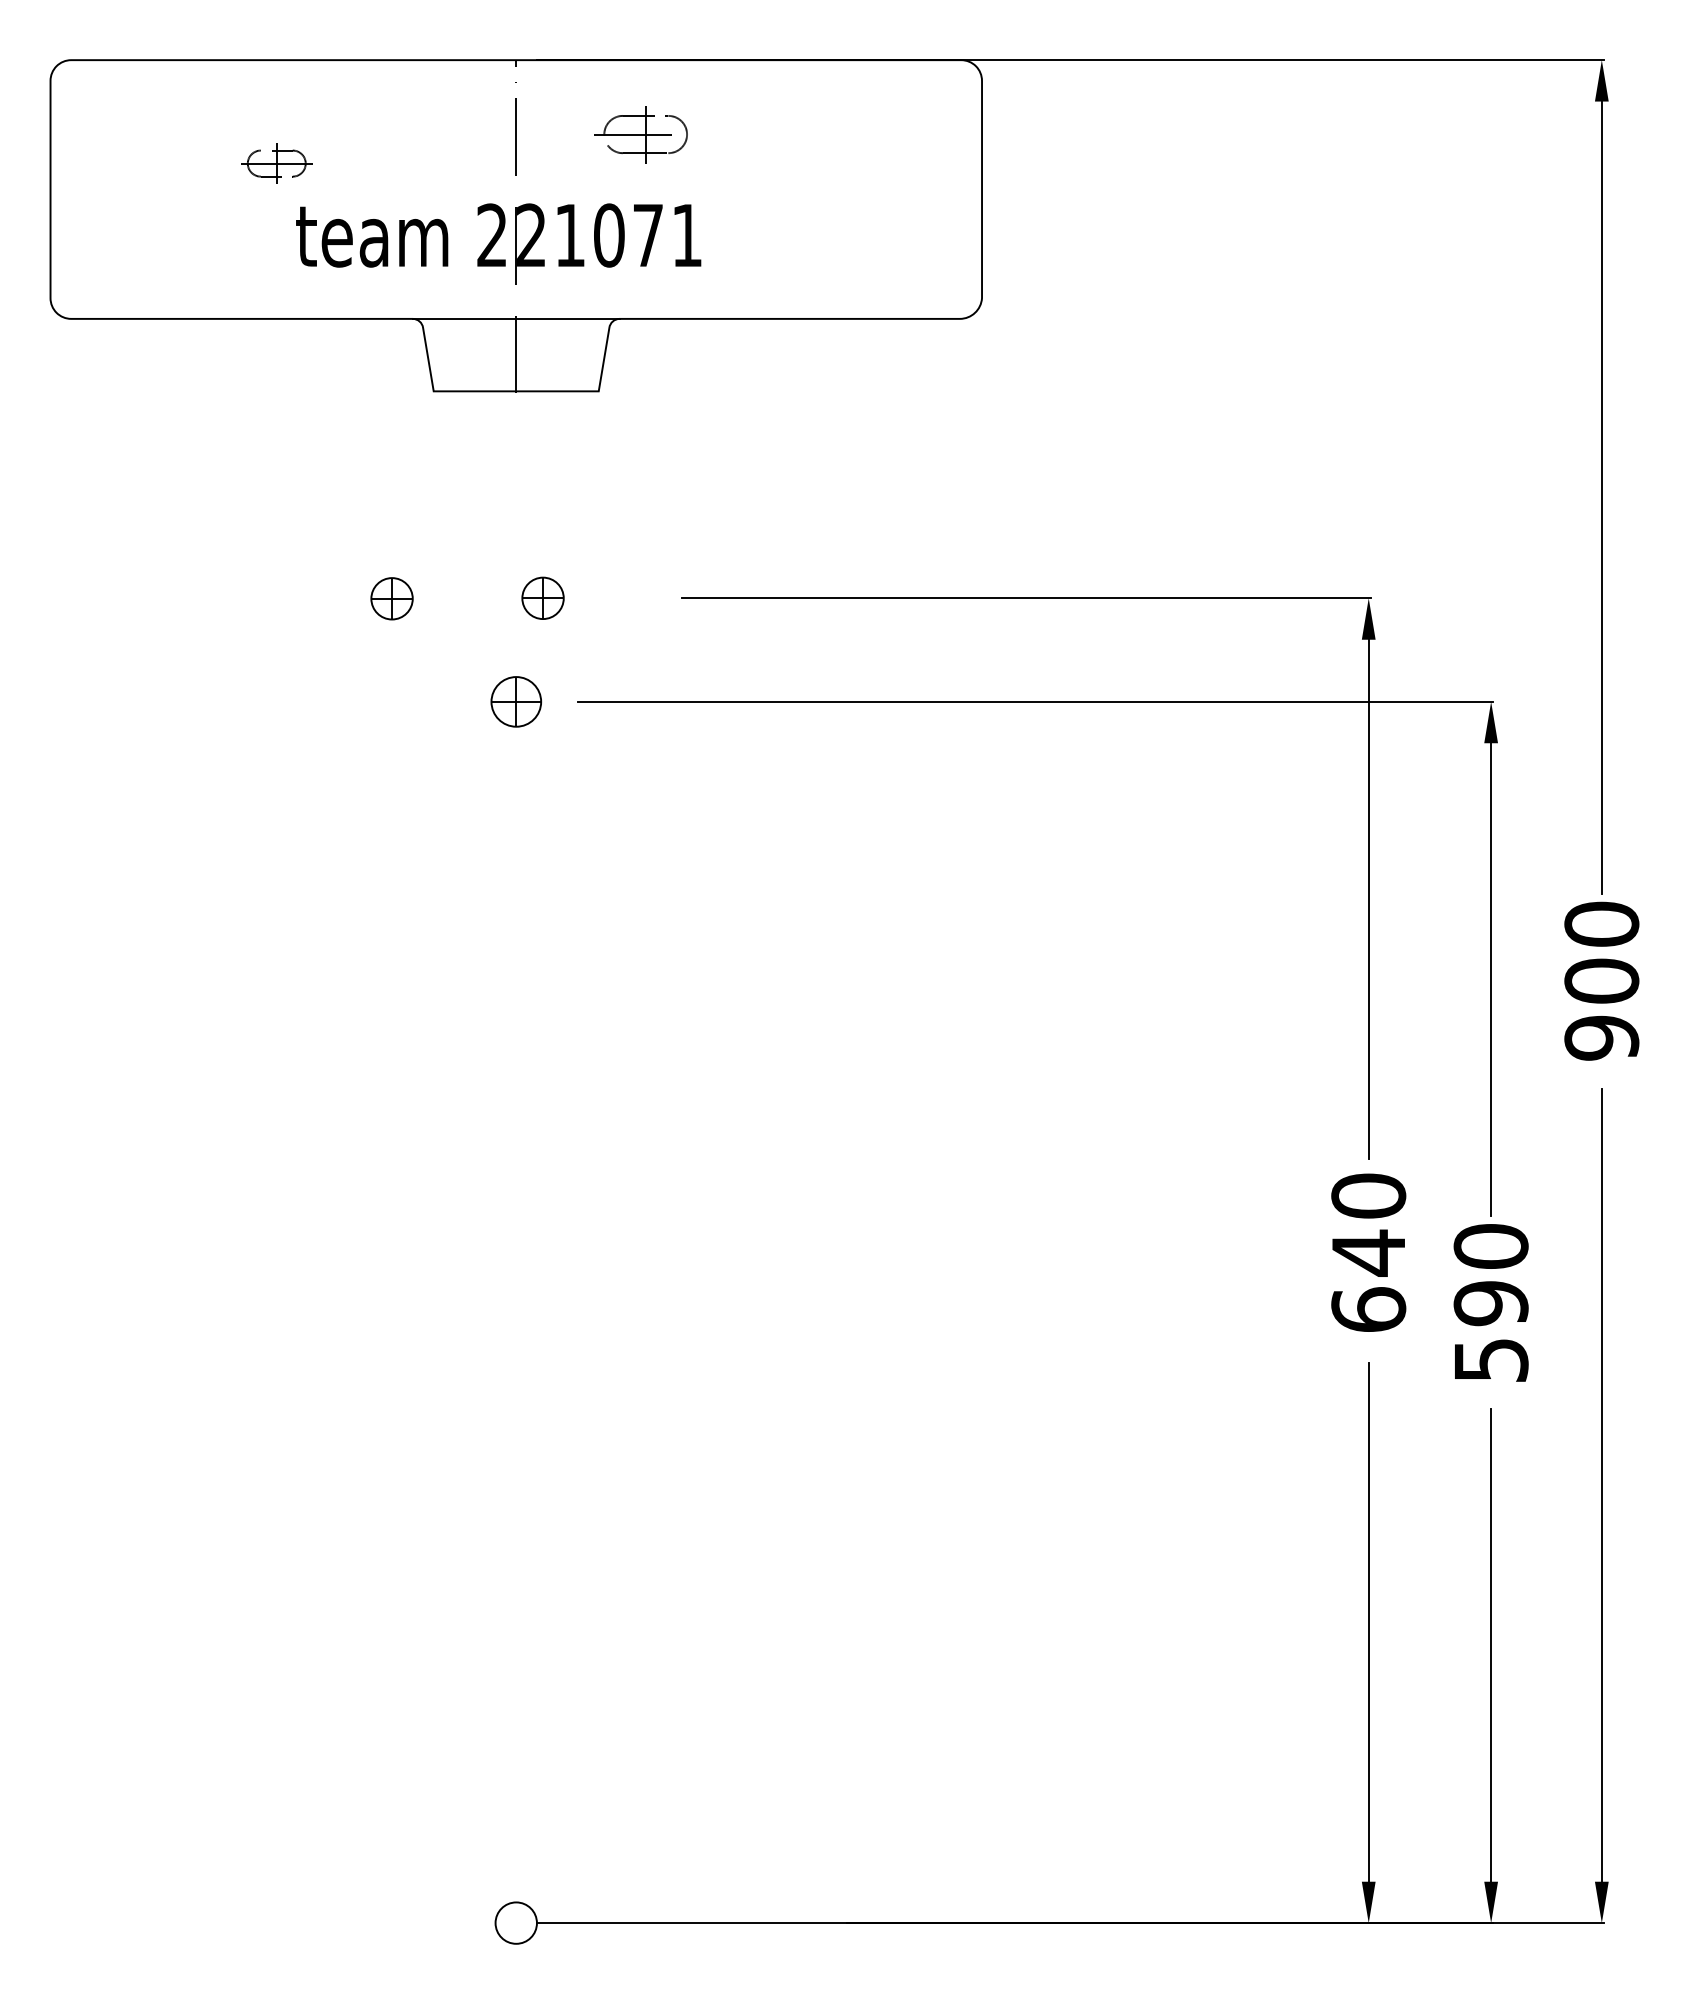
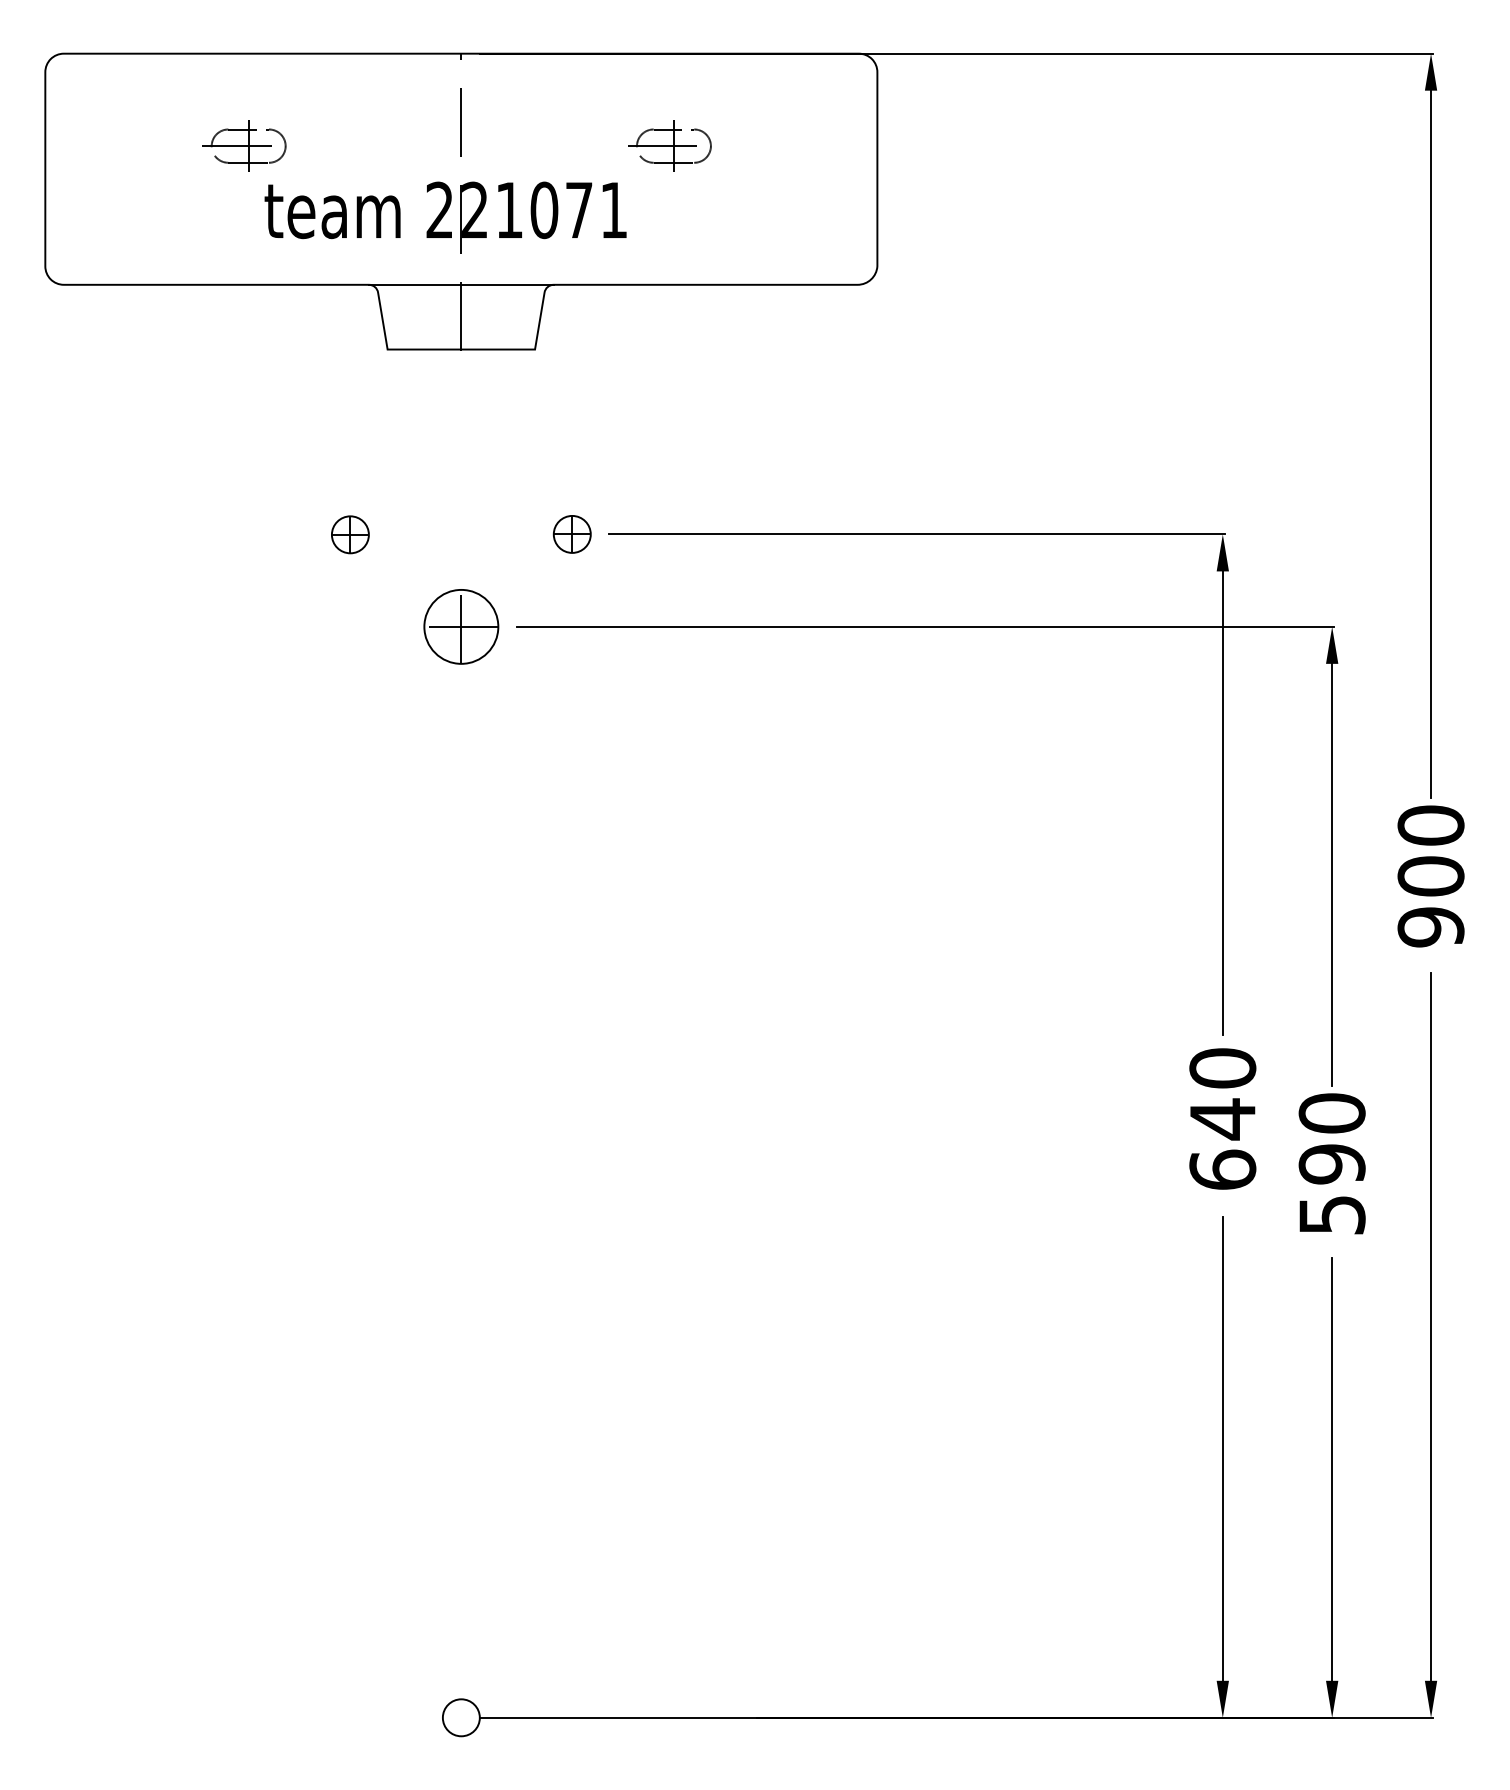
part: (640, 133) -> (669, 145), moved
part: (273, 162) -> (244, 145), size x1.43
part: (542, 598) -> (571, 534), moved
part: (516, 701) -> (461, 626), size x1.67

